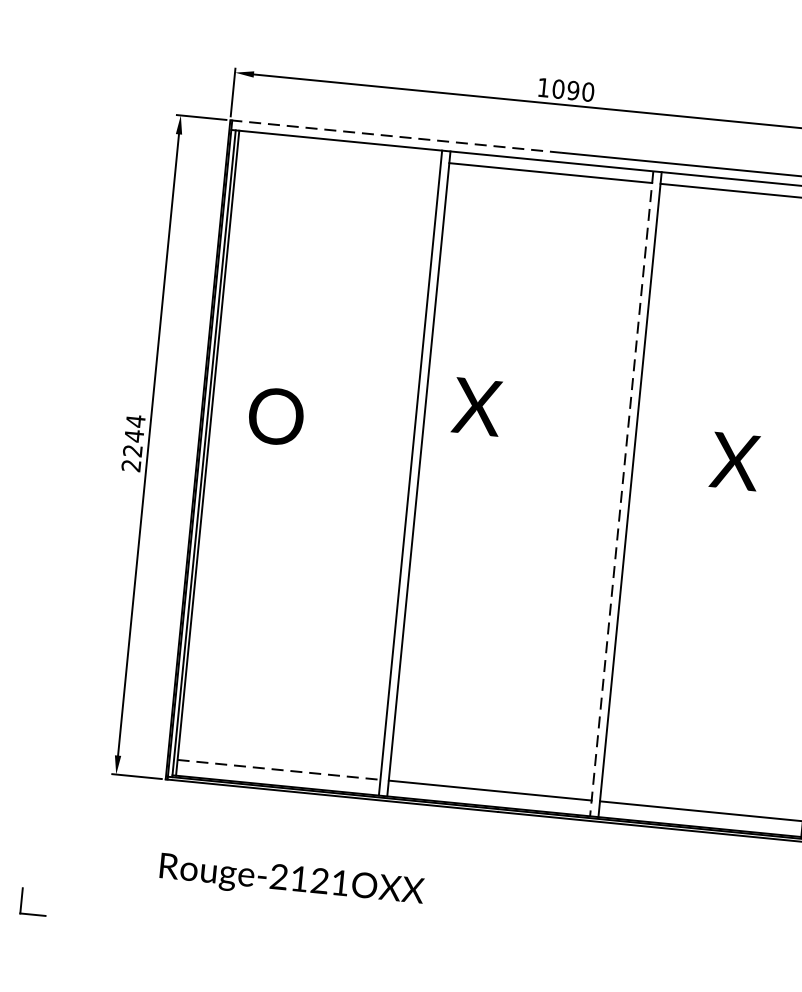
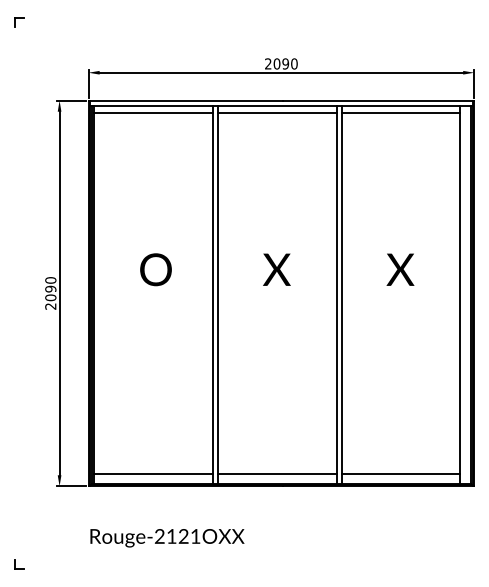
text: (544, 86) -> (268, 63), 1090 -> 2090
line: (397, 136) -> (186, 100), dashed -> solid
line: (339, 153) -> (153, 113), added
text: (476, 406) -> (276, 269), moved
text: (275, 416) -> (155, 269), moved
text: (133, 436) -> (50, 289), 2244 -> 2090
line: (621, 493) -> (336, 294), dashed -> solid
line: (280, 770) -> (154, 474), dashed -> solid
part: (34, 901) -> (19, 564), size x0.62

